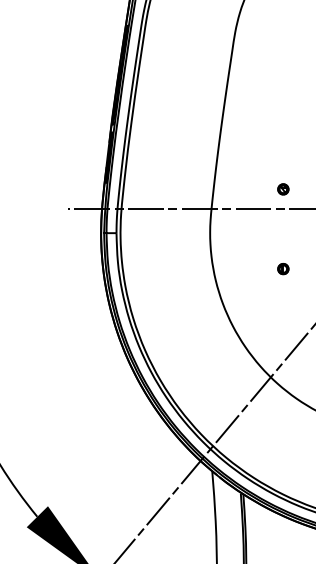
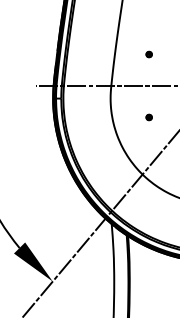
part: (282, 189) -> (148, 54), moved

